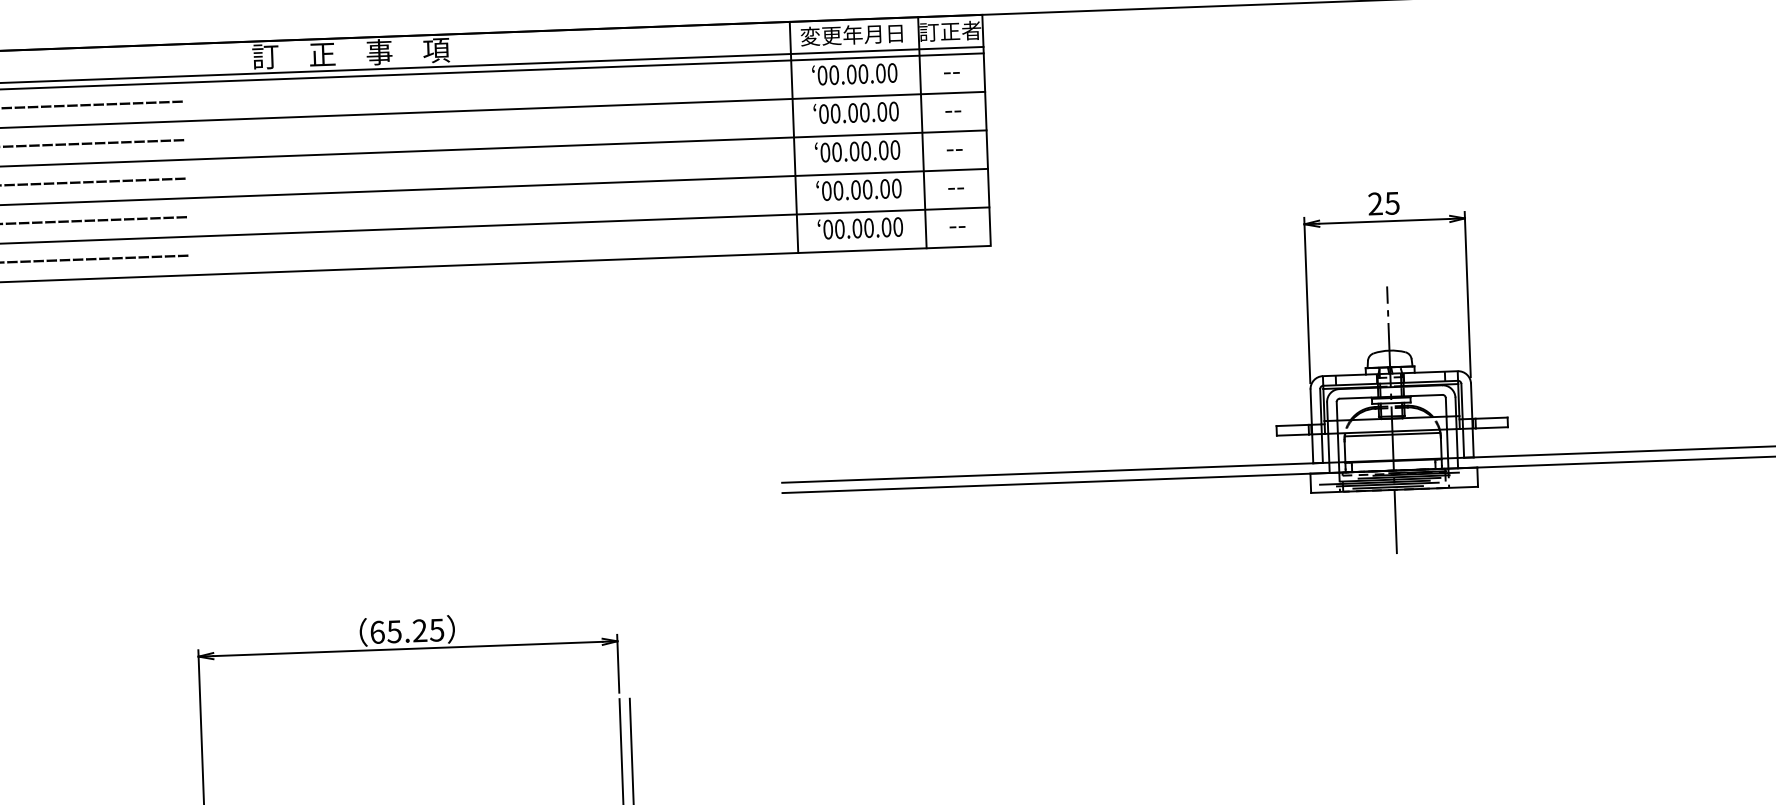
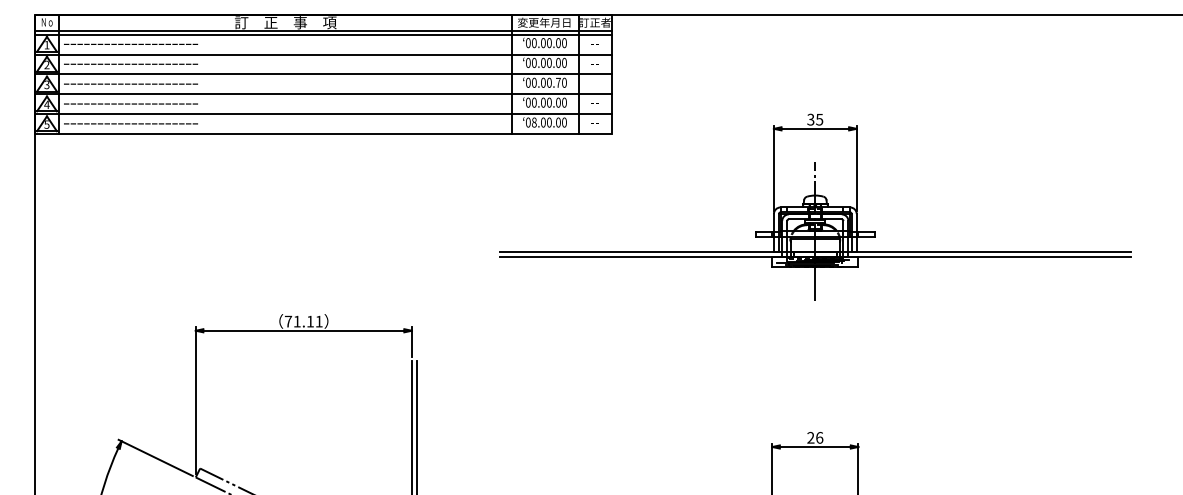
text: (883, 149) -> (558, 82), 00.00.00 -> 00.00.70
text: (1374, 203) -> (810, 119), 25 -> 35
text: (840, 229) -> (534, 122), 00.00.00 -> 08.00.00
text: (406, 631) -> (303, 321), 65.25 -> 71.11

